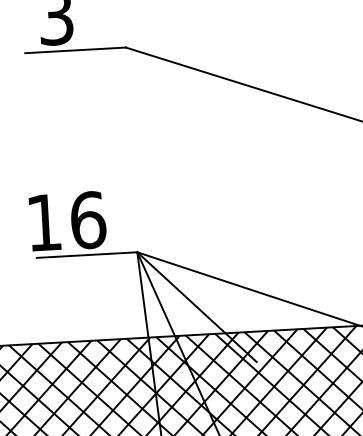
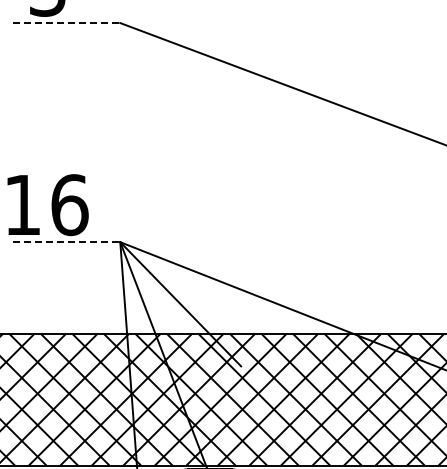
line: (75, 50) -> (66, 23), solid -> dashed
line: (87, 255) -> (66, 242), solid -> dashed

